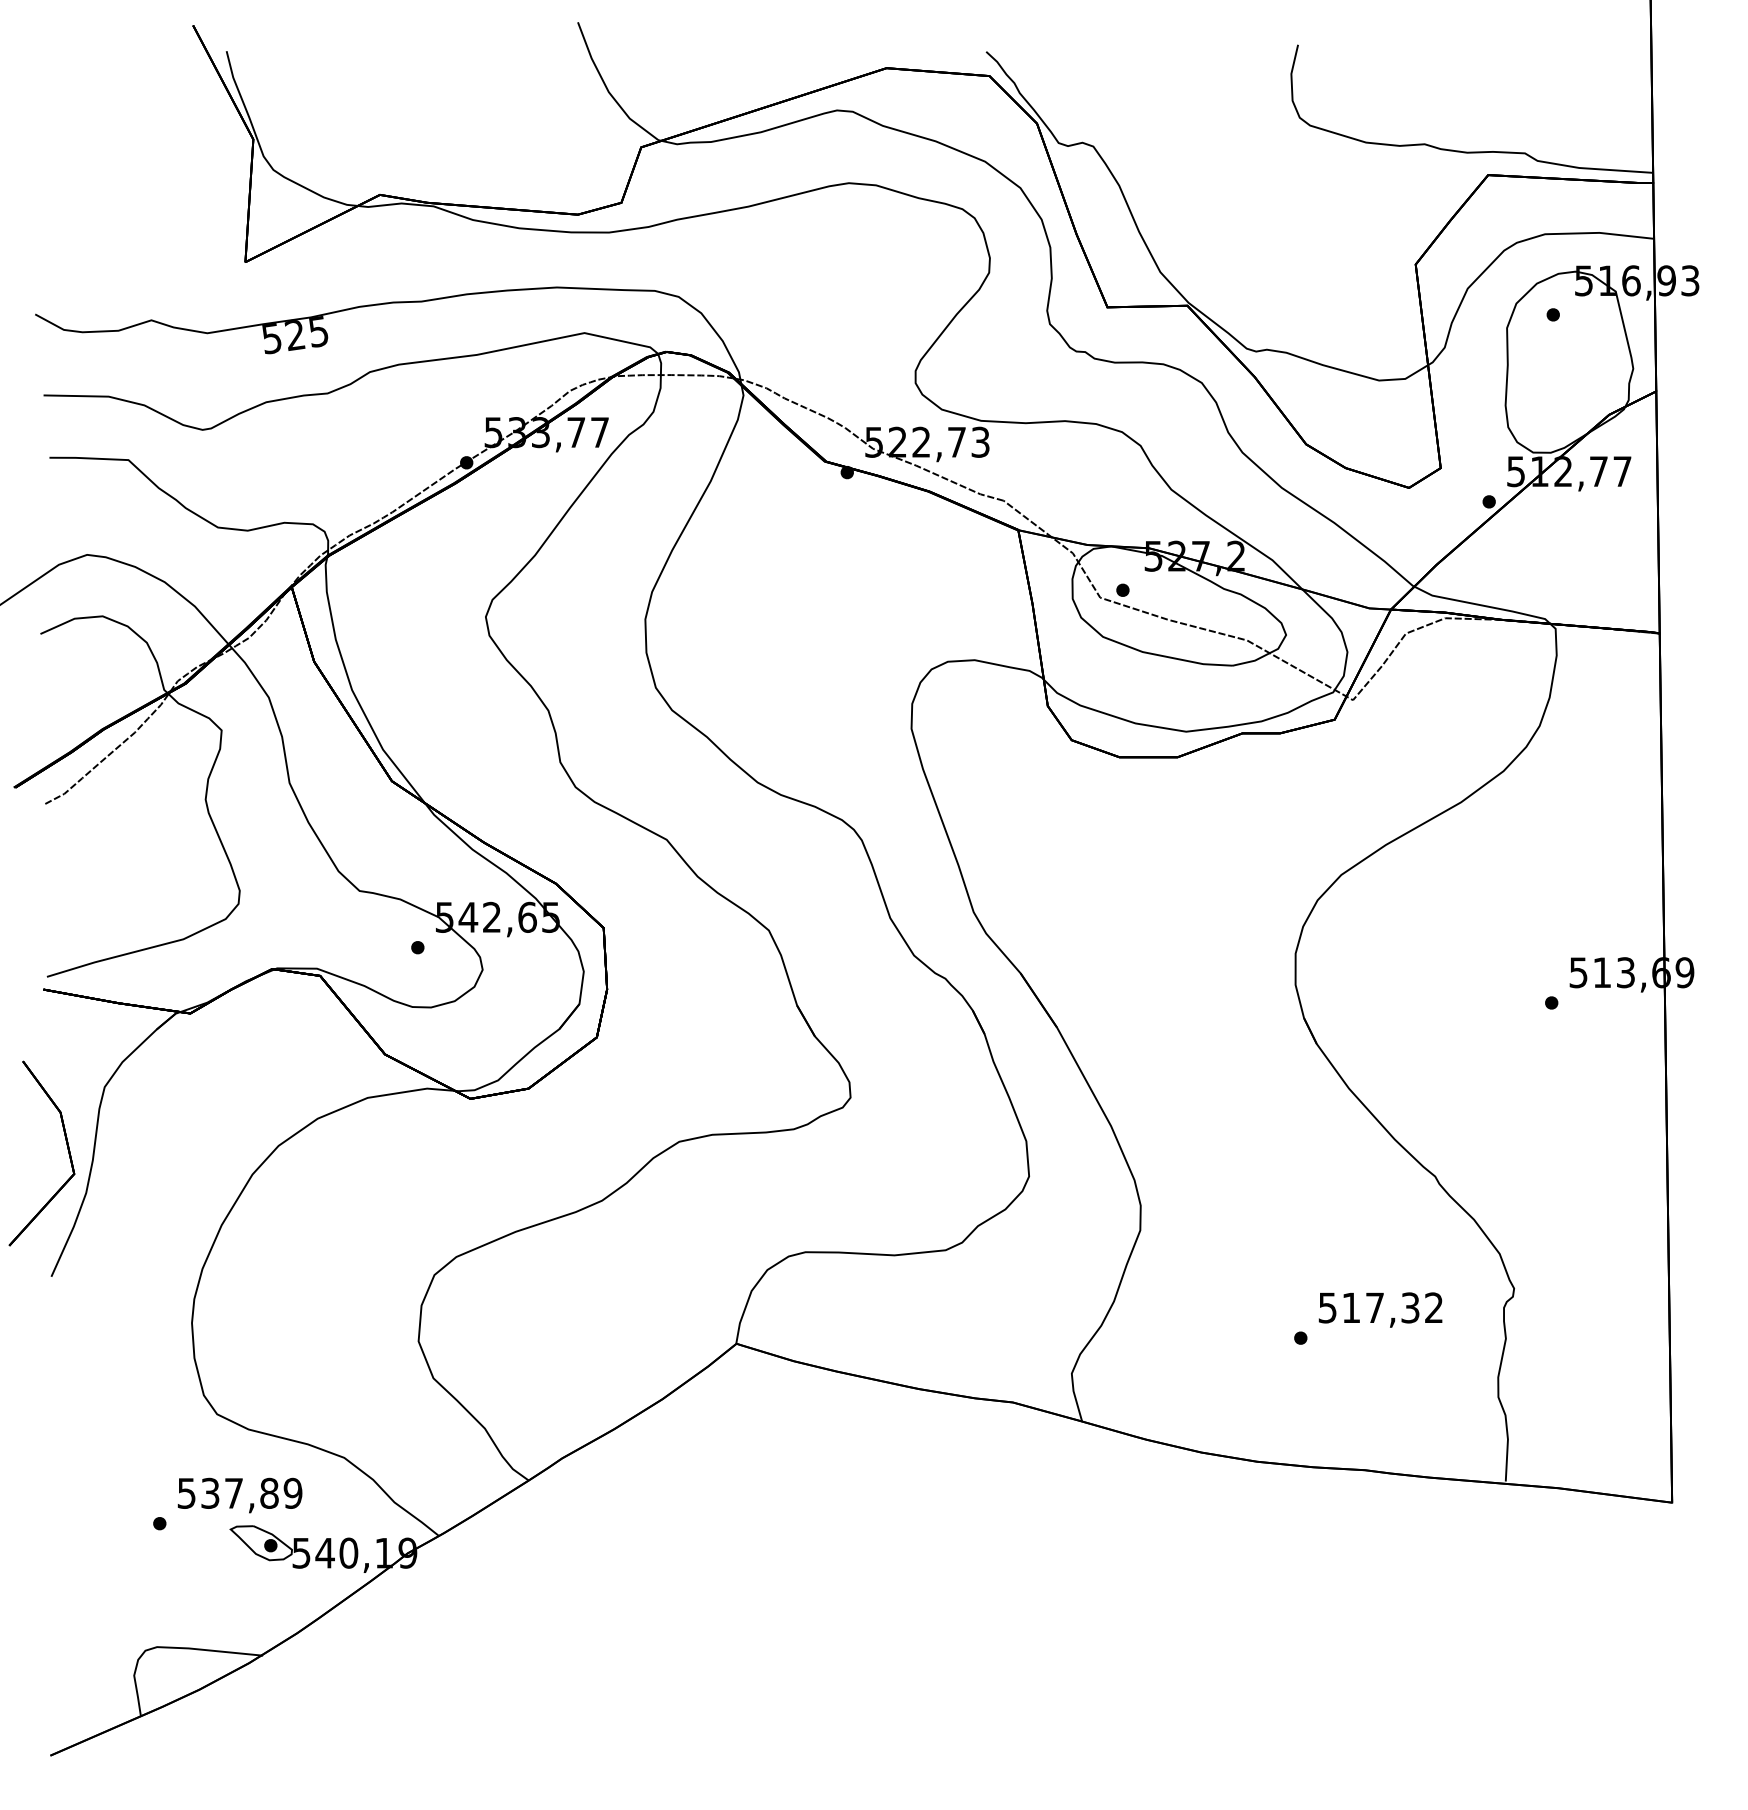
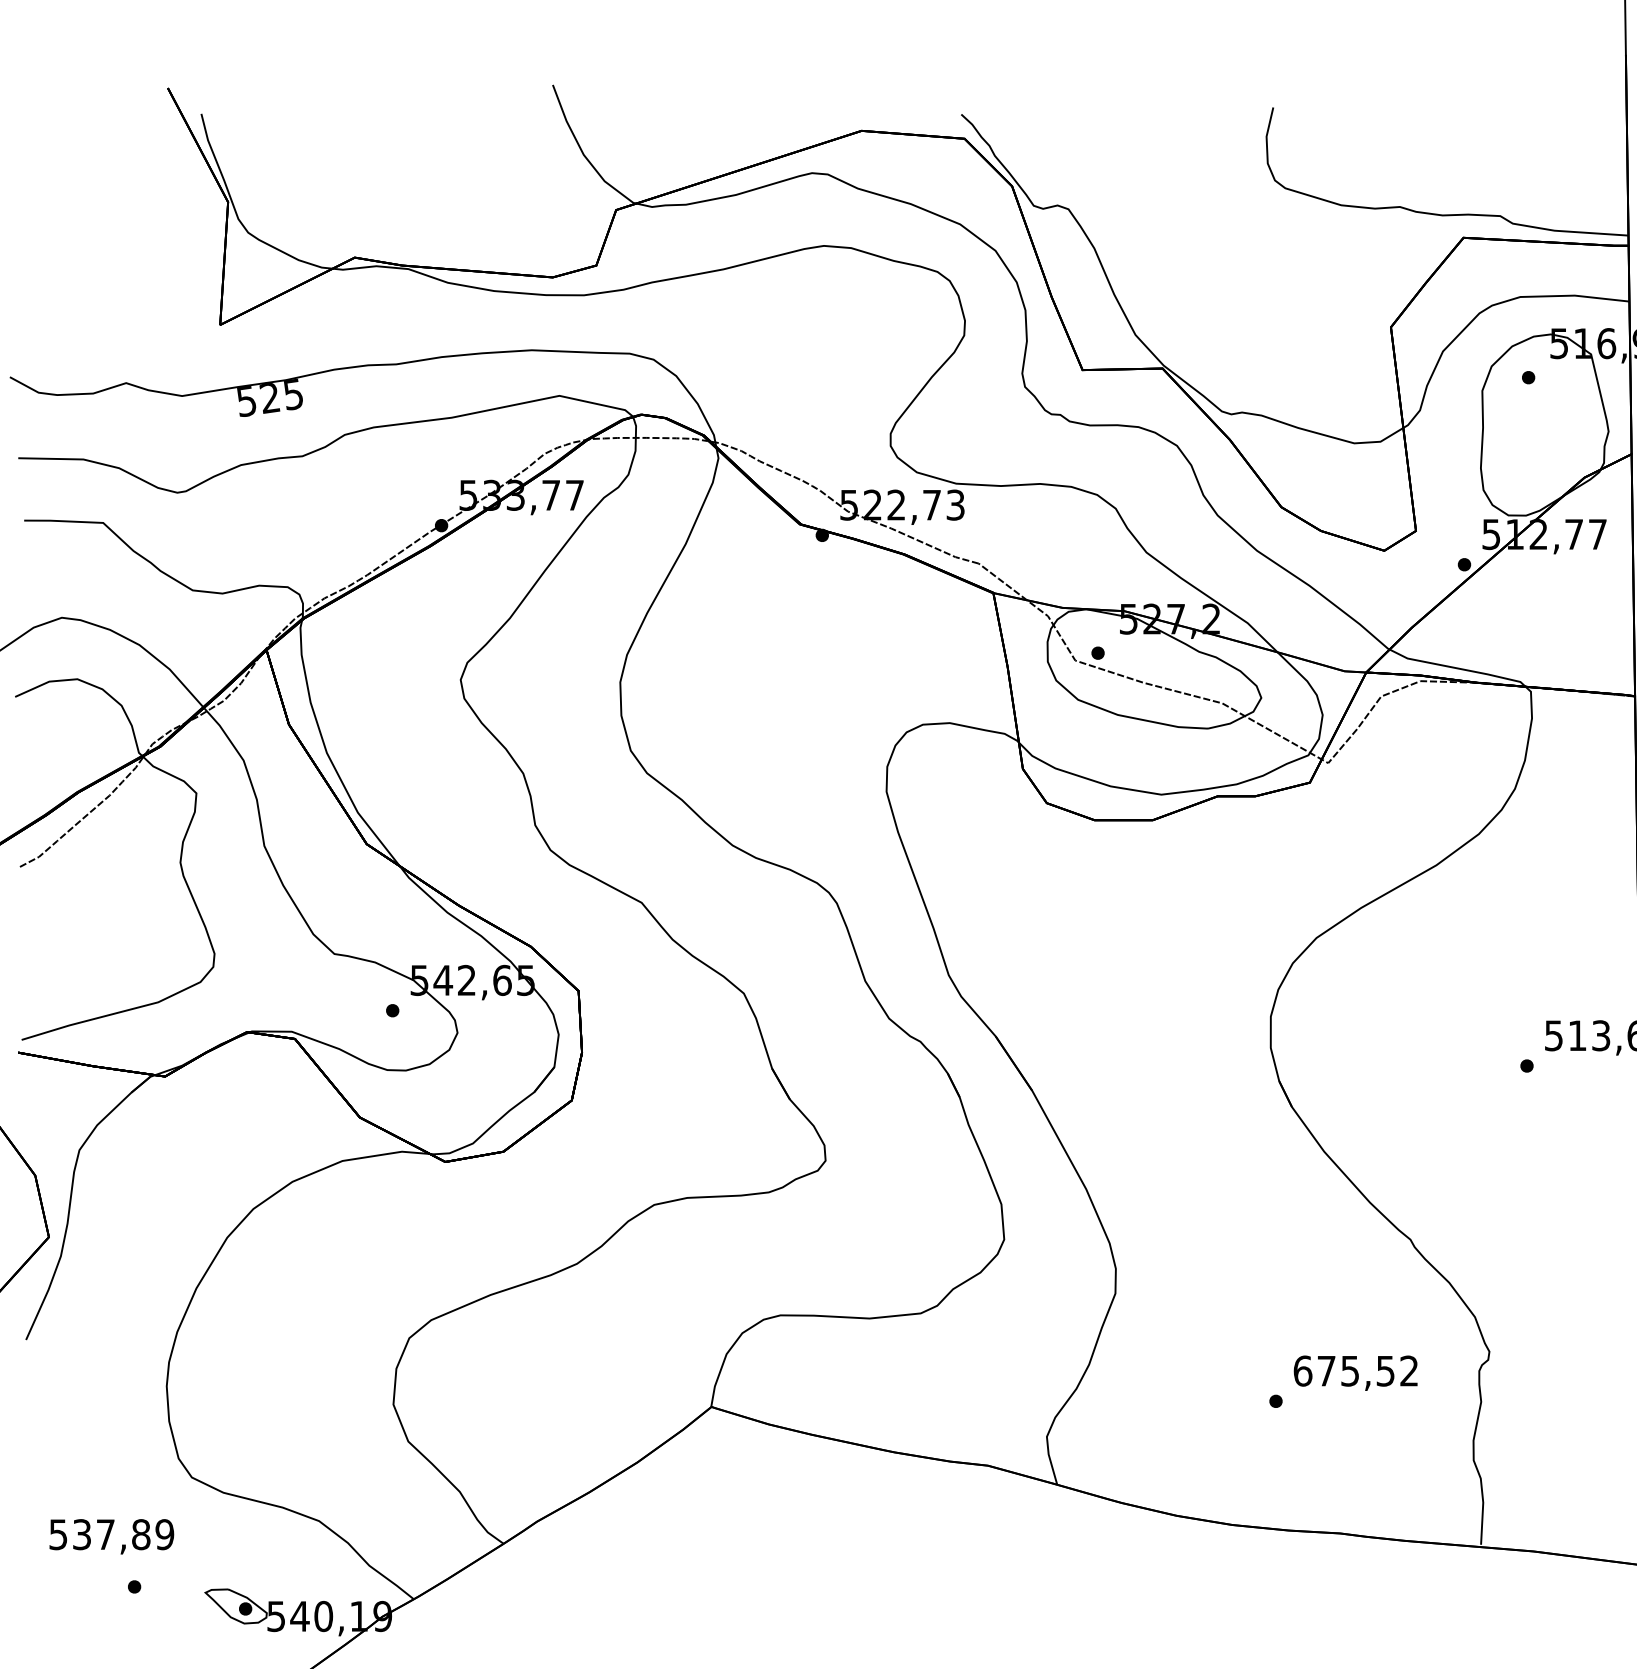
text: (1368, 1307) -> (1343, 1370), 517,32 -> 675,52
text: (239, 1495) -> (111, 1536), moved

